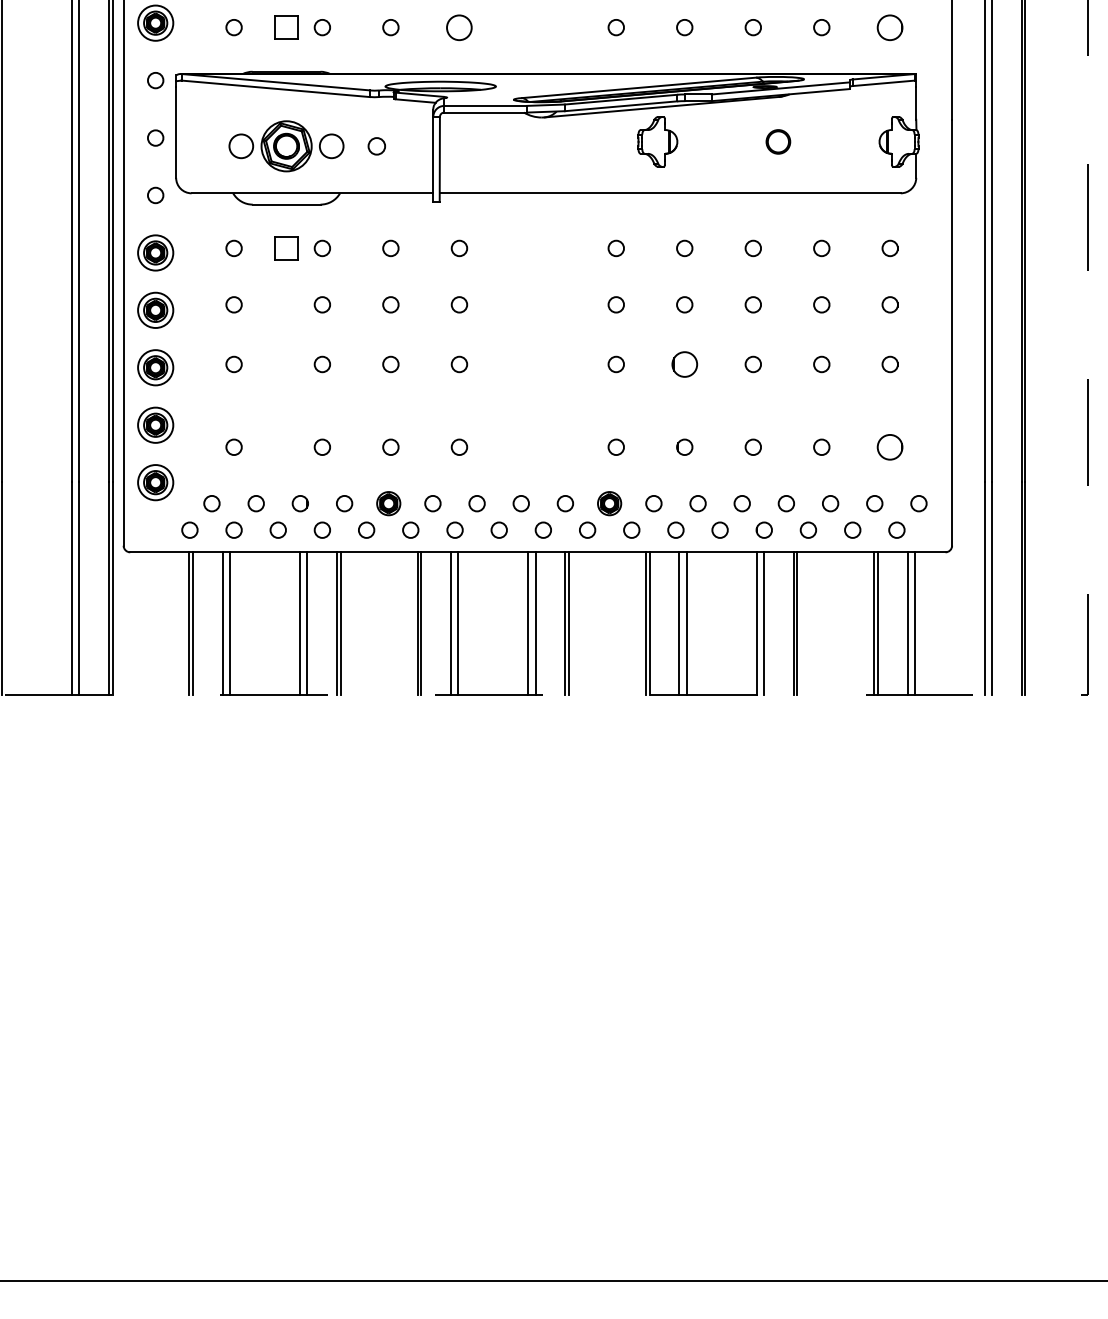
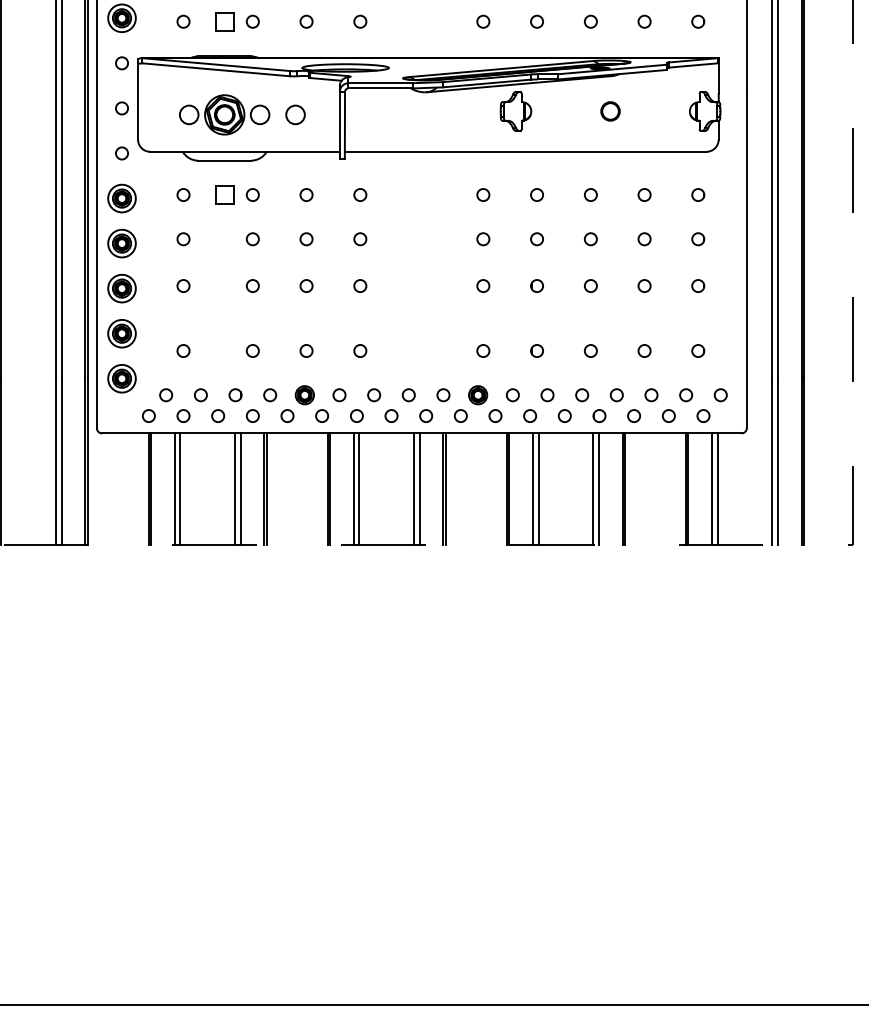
circle: (459, 27) -> (360, 21), size x0.62
circle: (890, 27) -> (698, 21), size x0.62
circle: (376, 145) -> (295, 114), size x1.43
circle: (684, 363) -> (536, 285), size x0.62
circle: (890, 446) -> (698, 350), size x0.62

